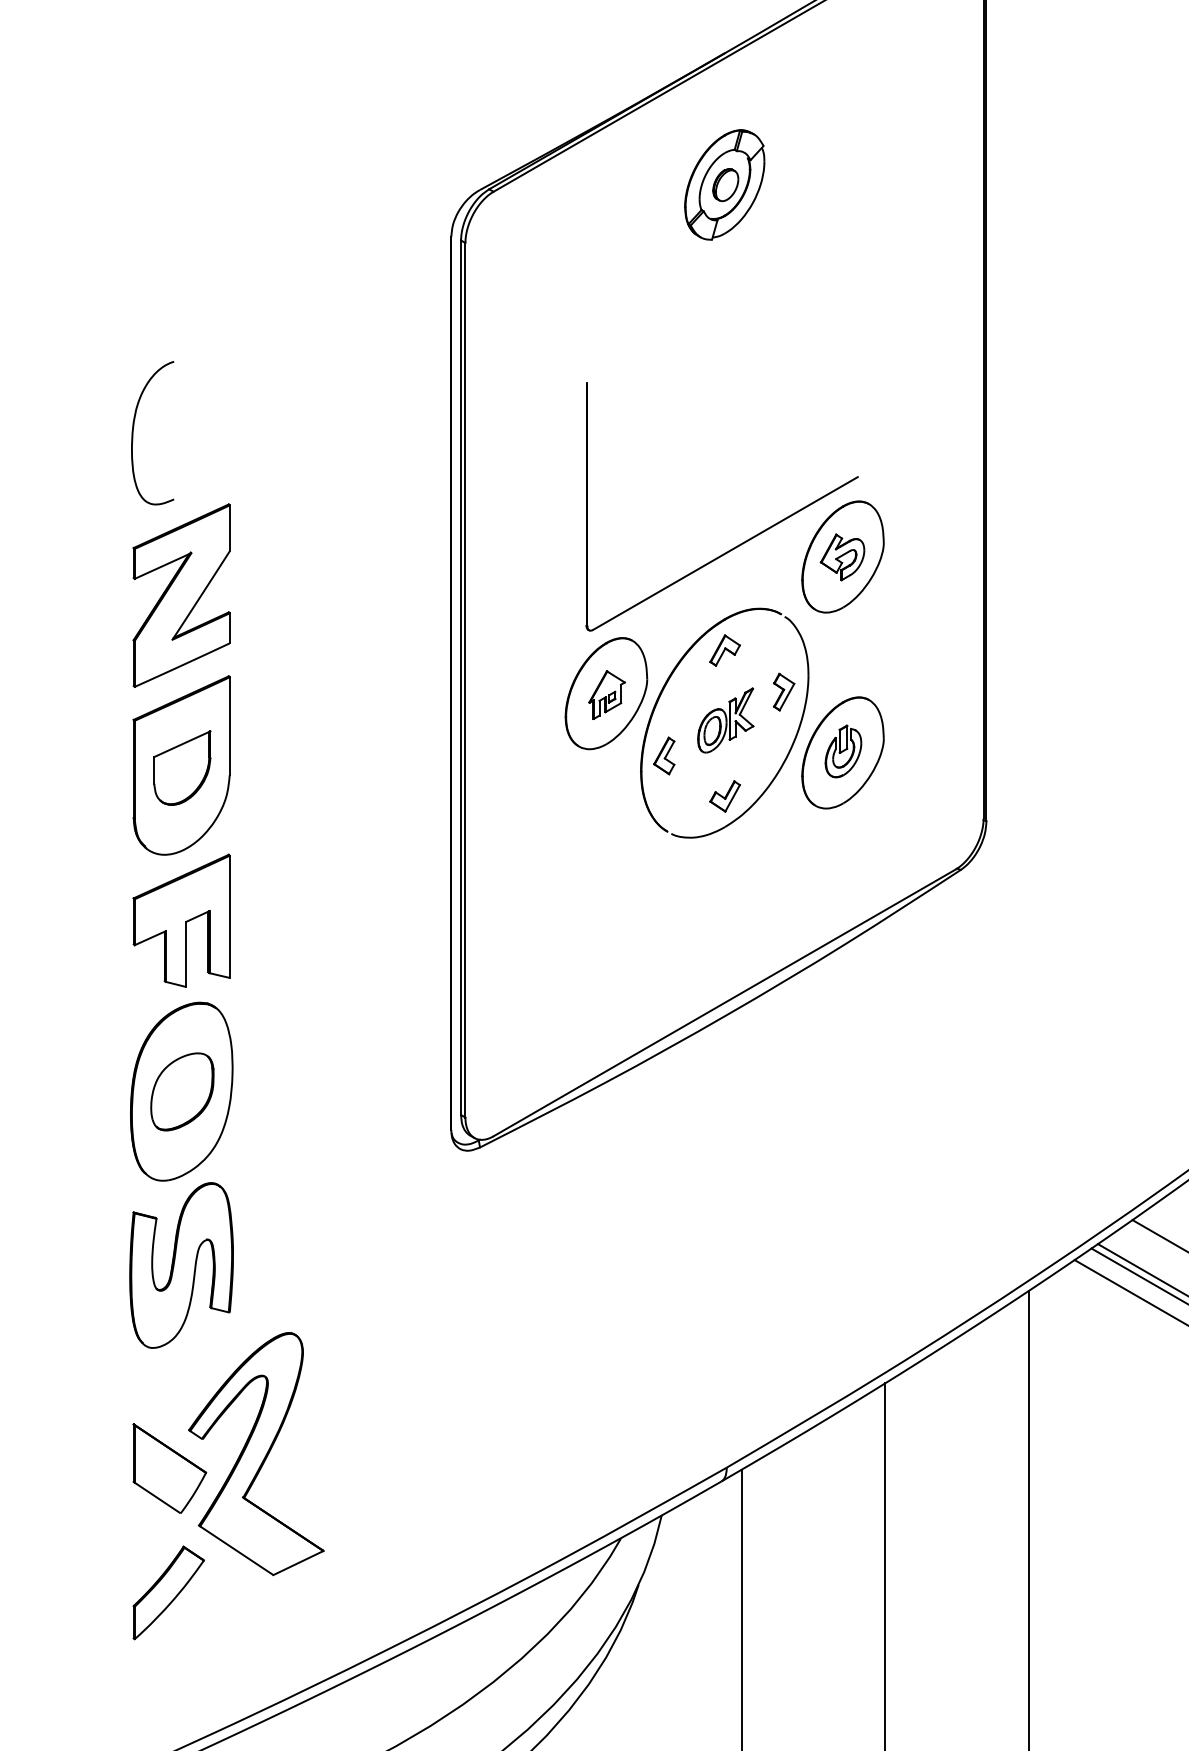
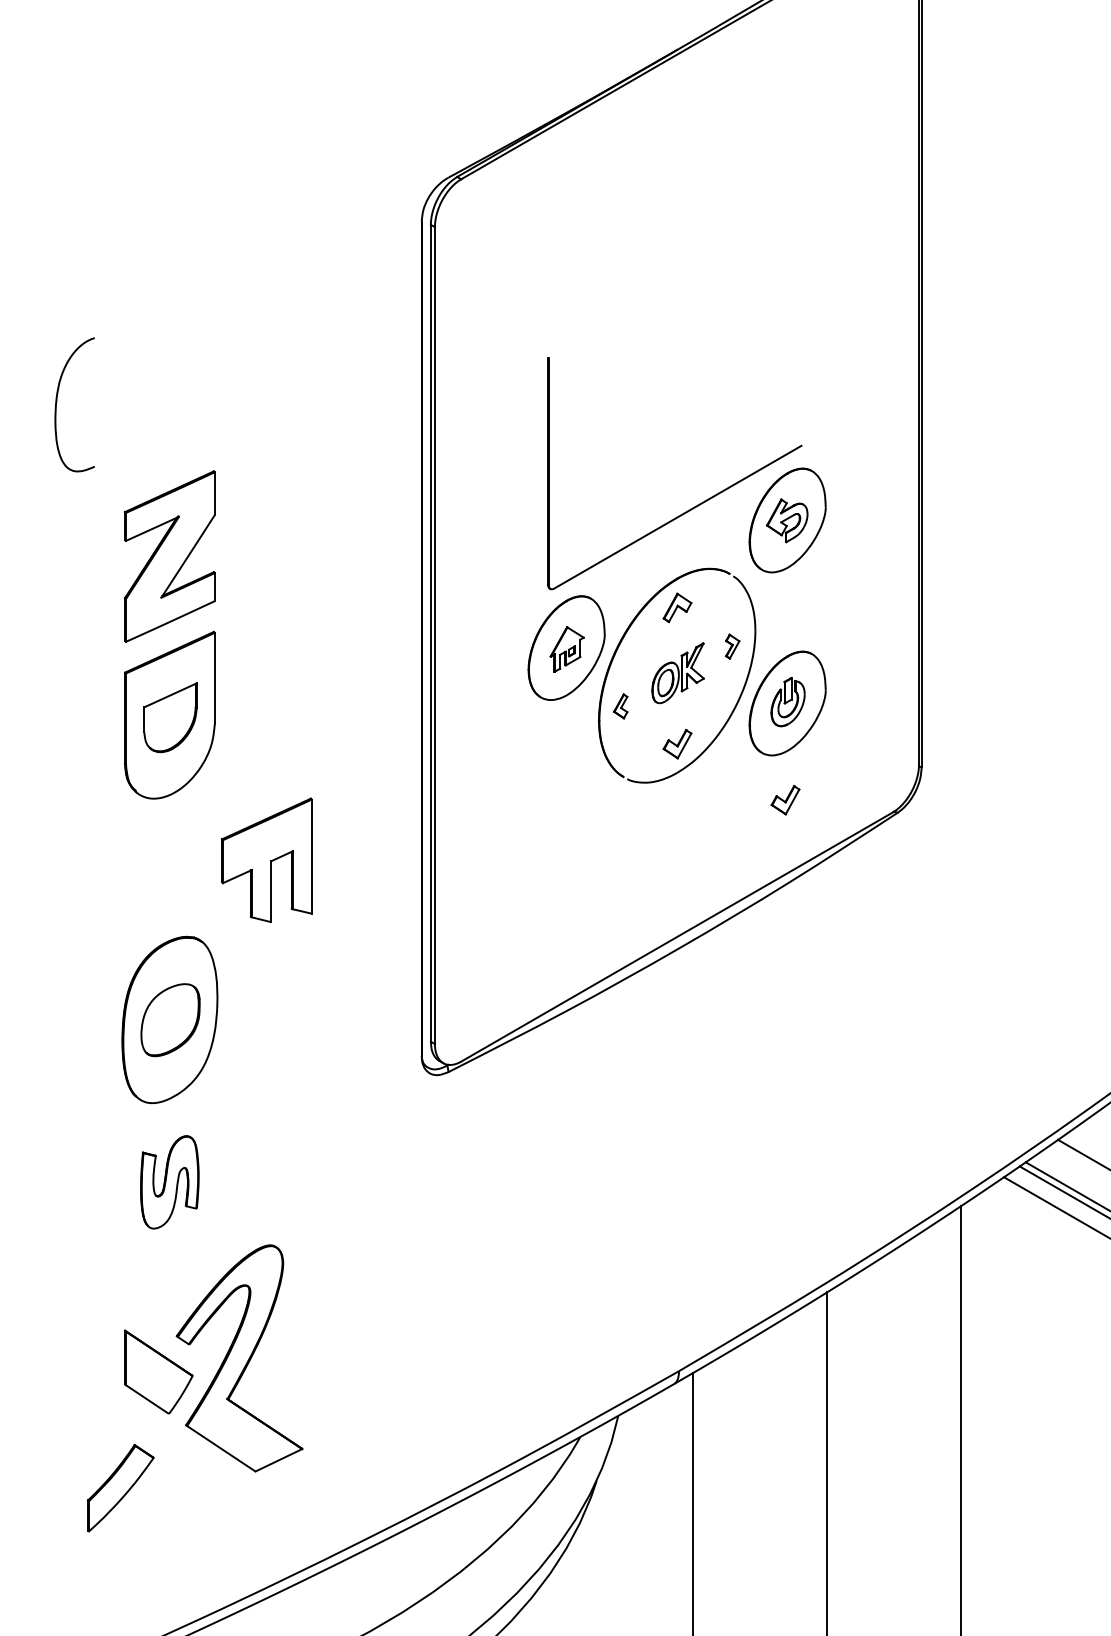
part: (725, 184) -> (677, 172), removed
curve: (134, 430) -> (57, 402), moved
part: (783, 691) -> (732, 646), size x0.7
part: (664, 756) -> (620, 706), size x0.7
part: (840, 856) -> (785, 800), added
part: (181, 919) -> (266, 859), moved
part: (181, 1265) -> (169, 1182), size x0.6
part: (168, 1592) -> (120, 1487), moved

